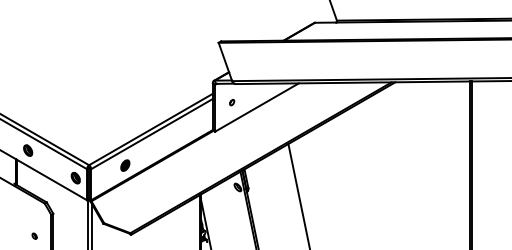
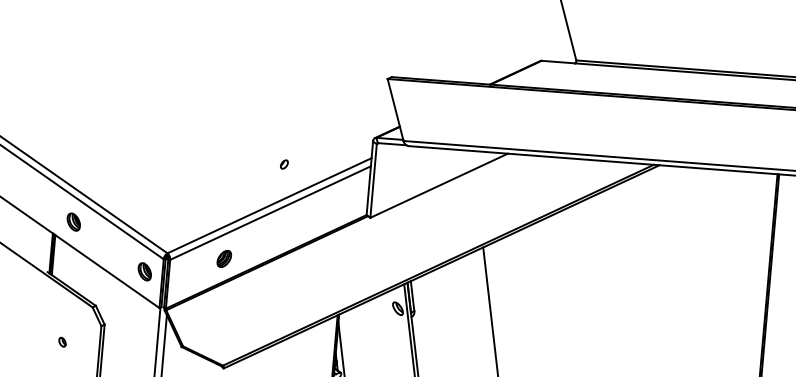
part: (232, 102) -> (285, 164), moved
part: (34, 235) -> (62, 341), moved

